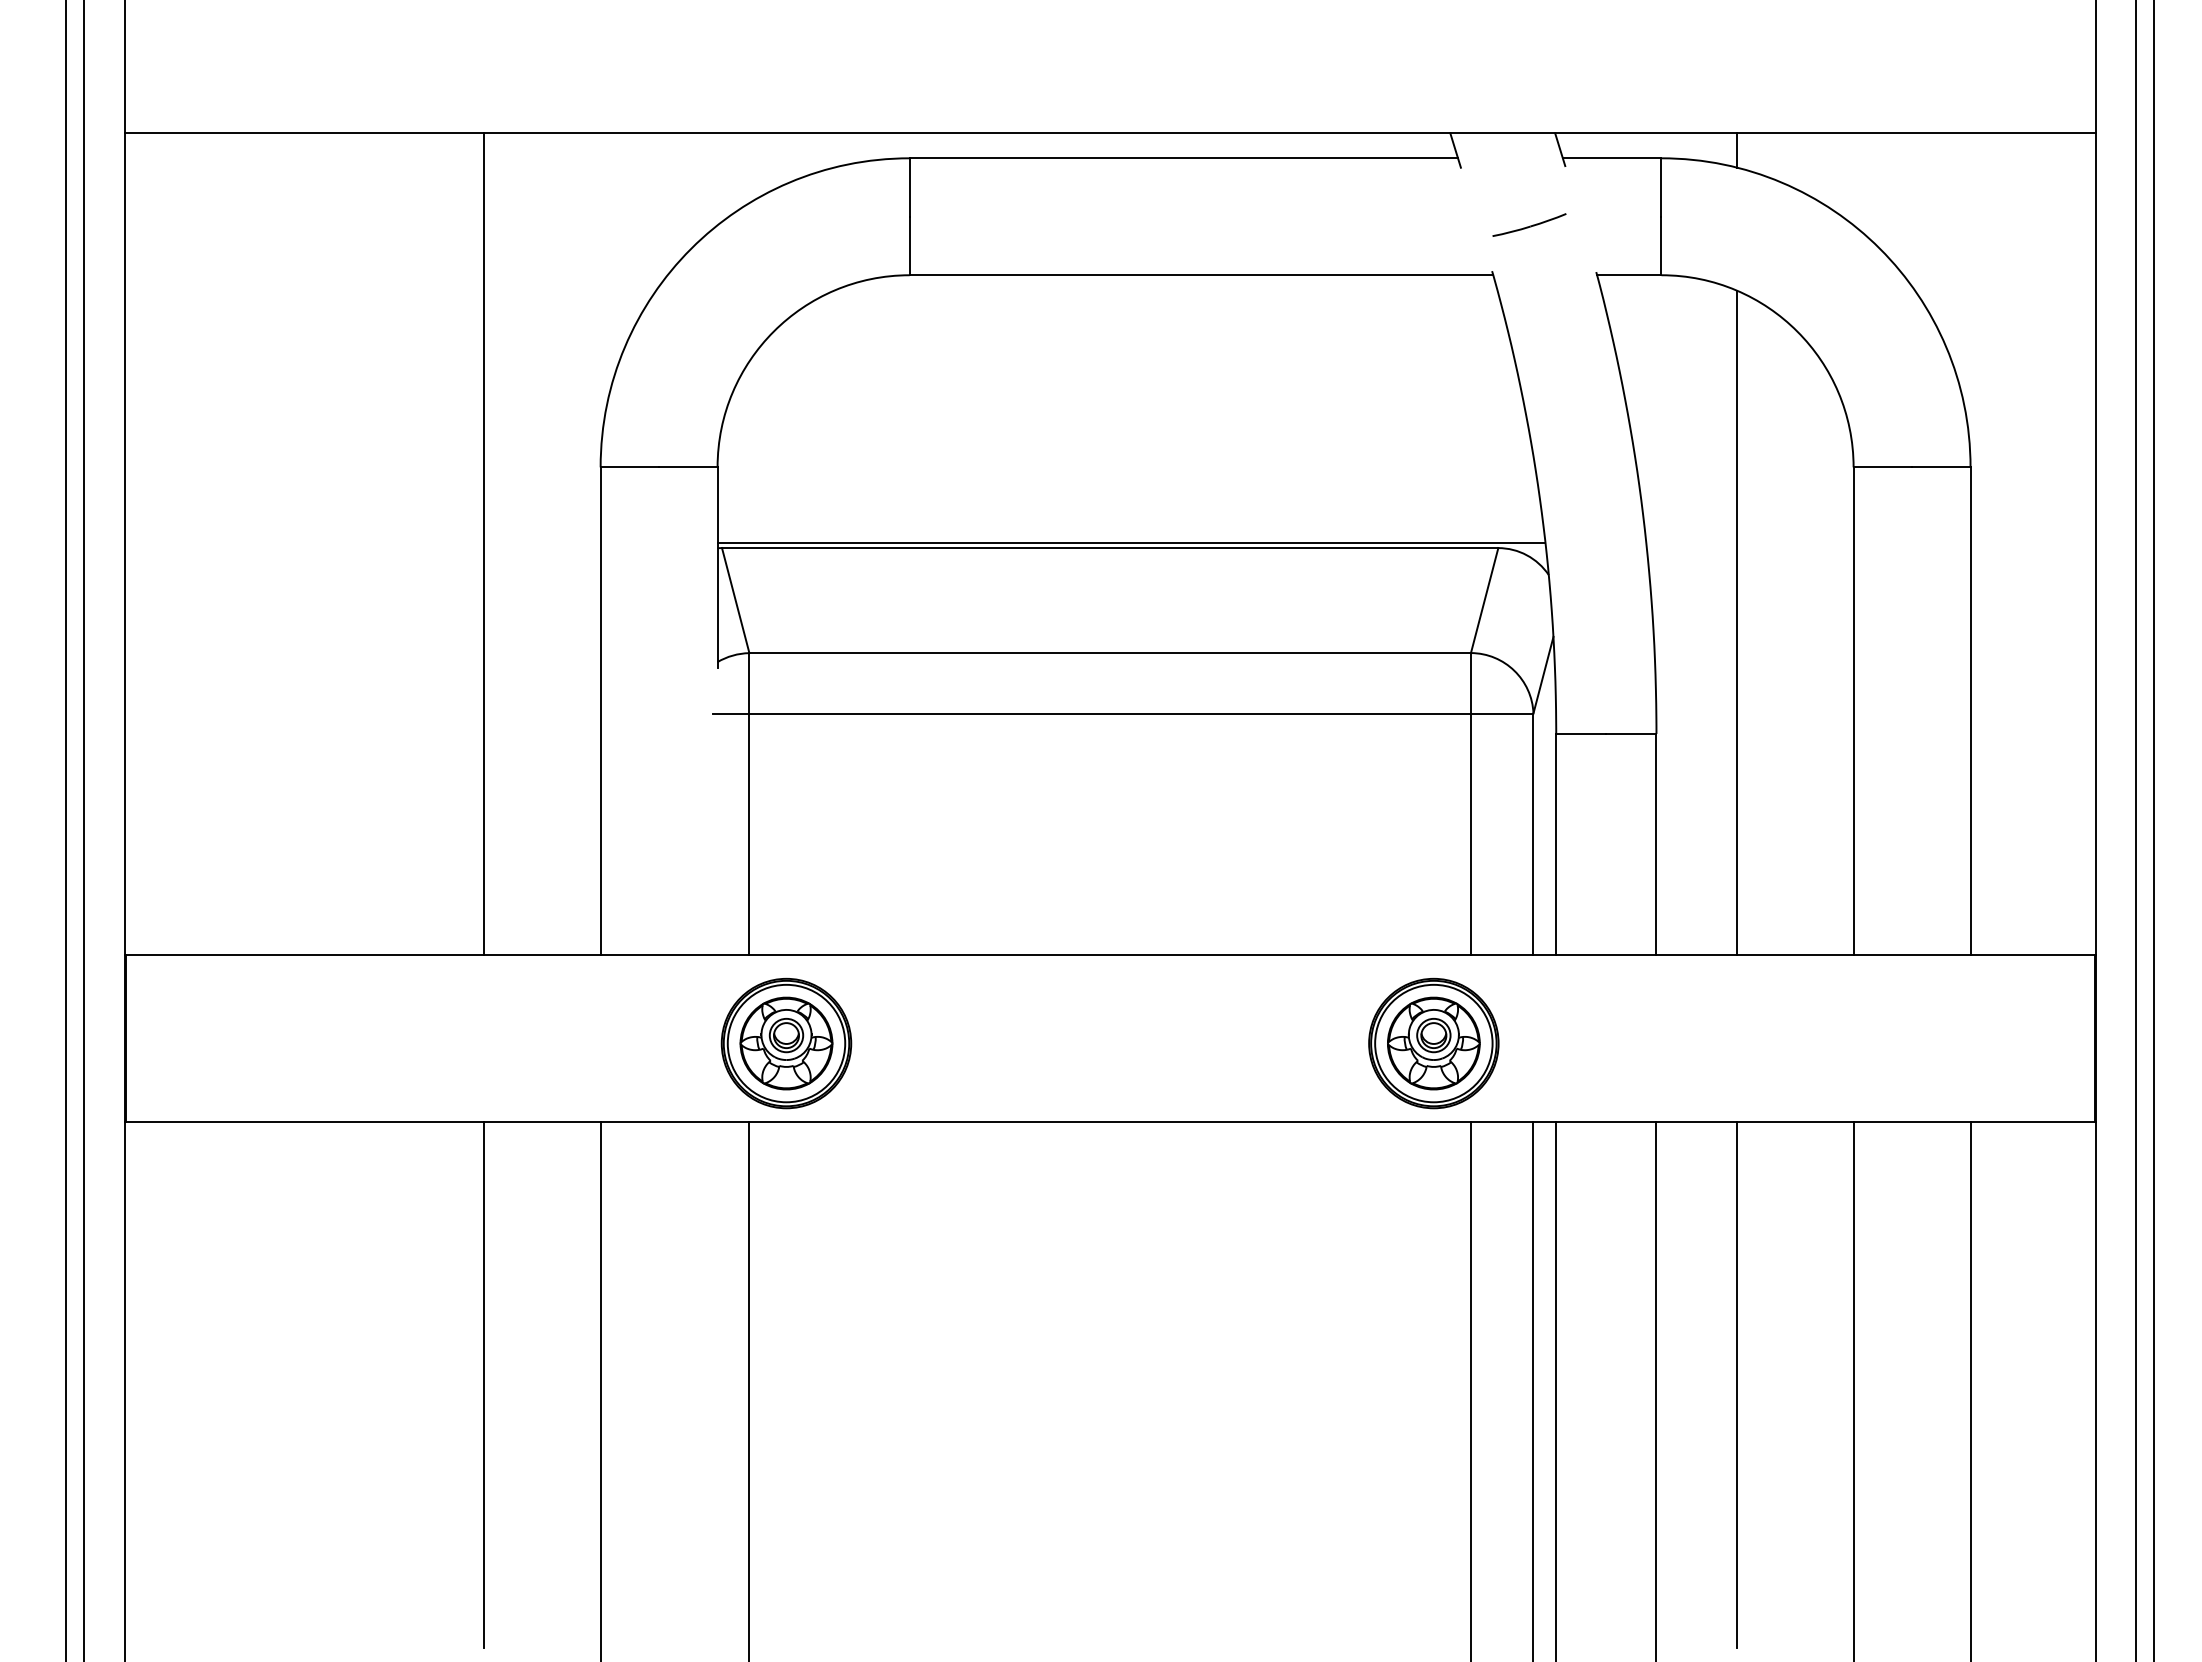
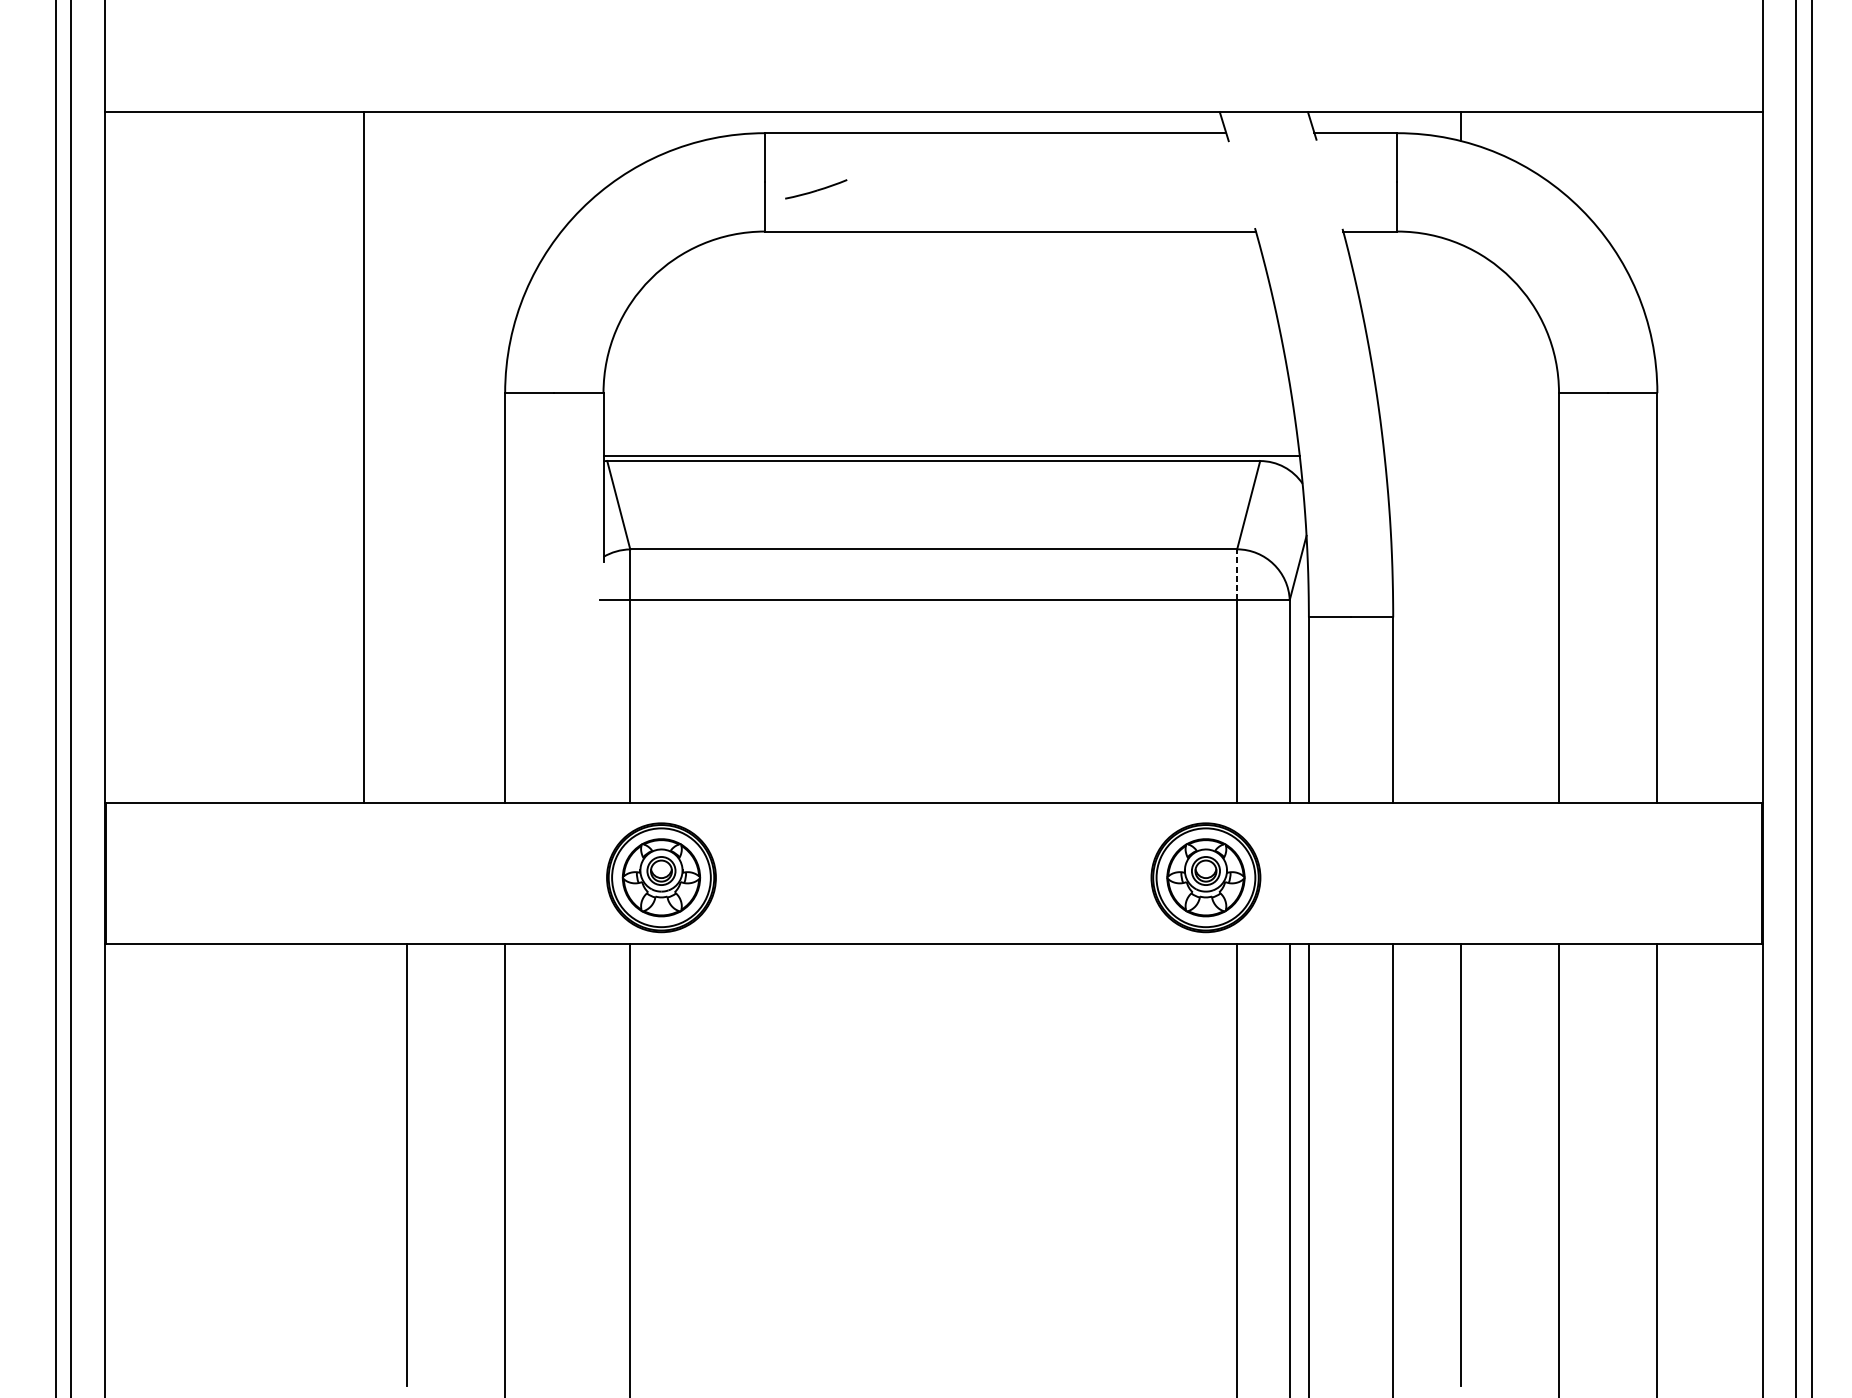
part: (1529, 224) -> (816, 188), moved
line: (483, 544) -> (363, 458), moved
line: (1736, 622) -> (1460, 523), removed
line: (1470, 682) -> (1236, 574), solid -> dashed

